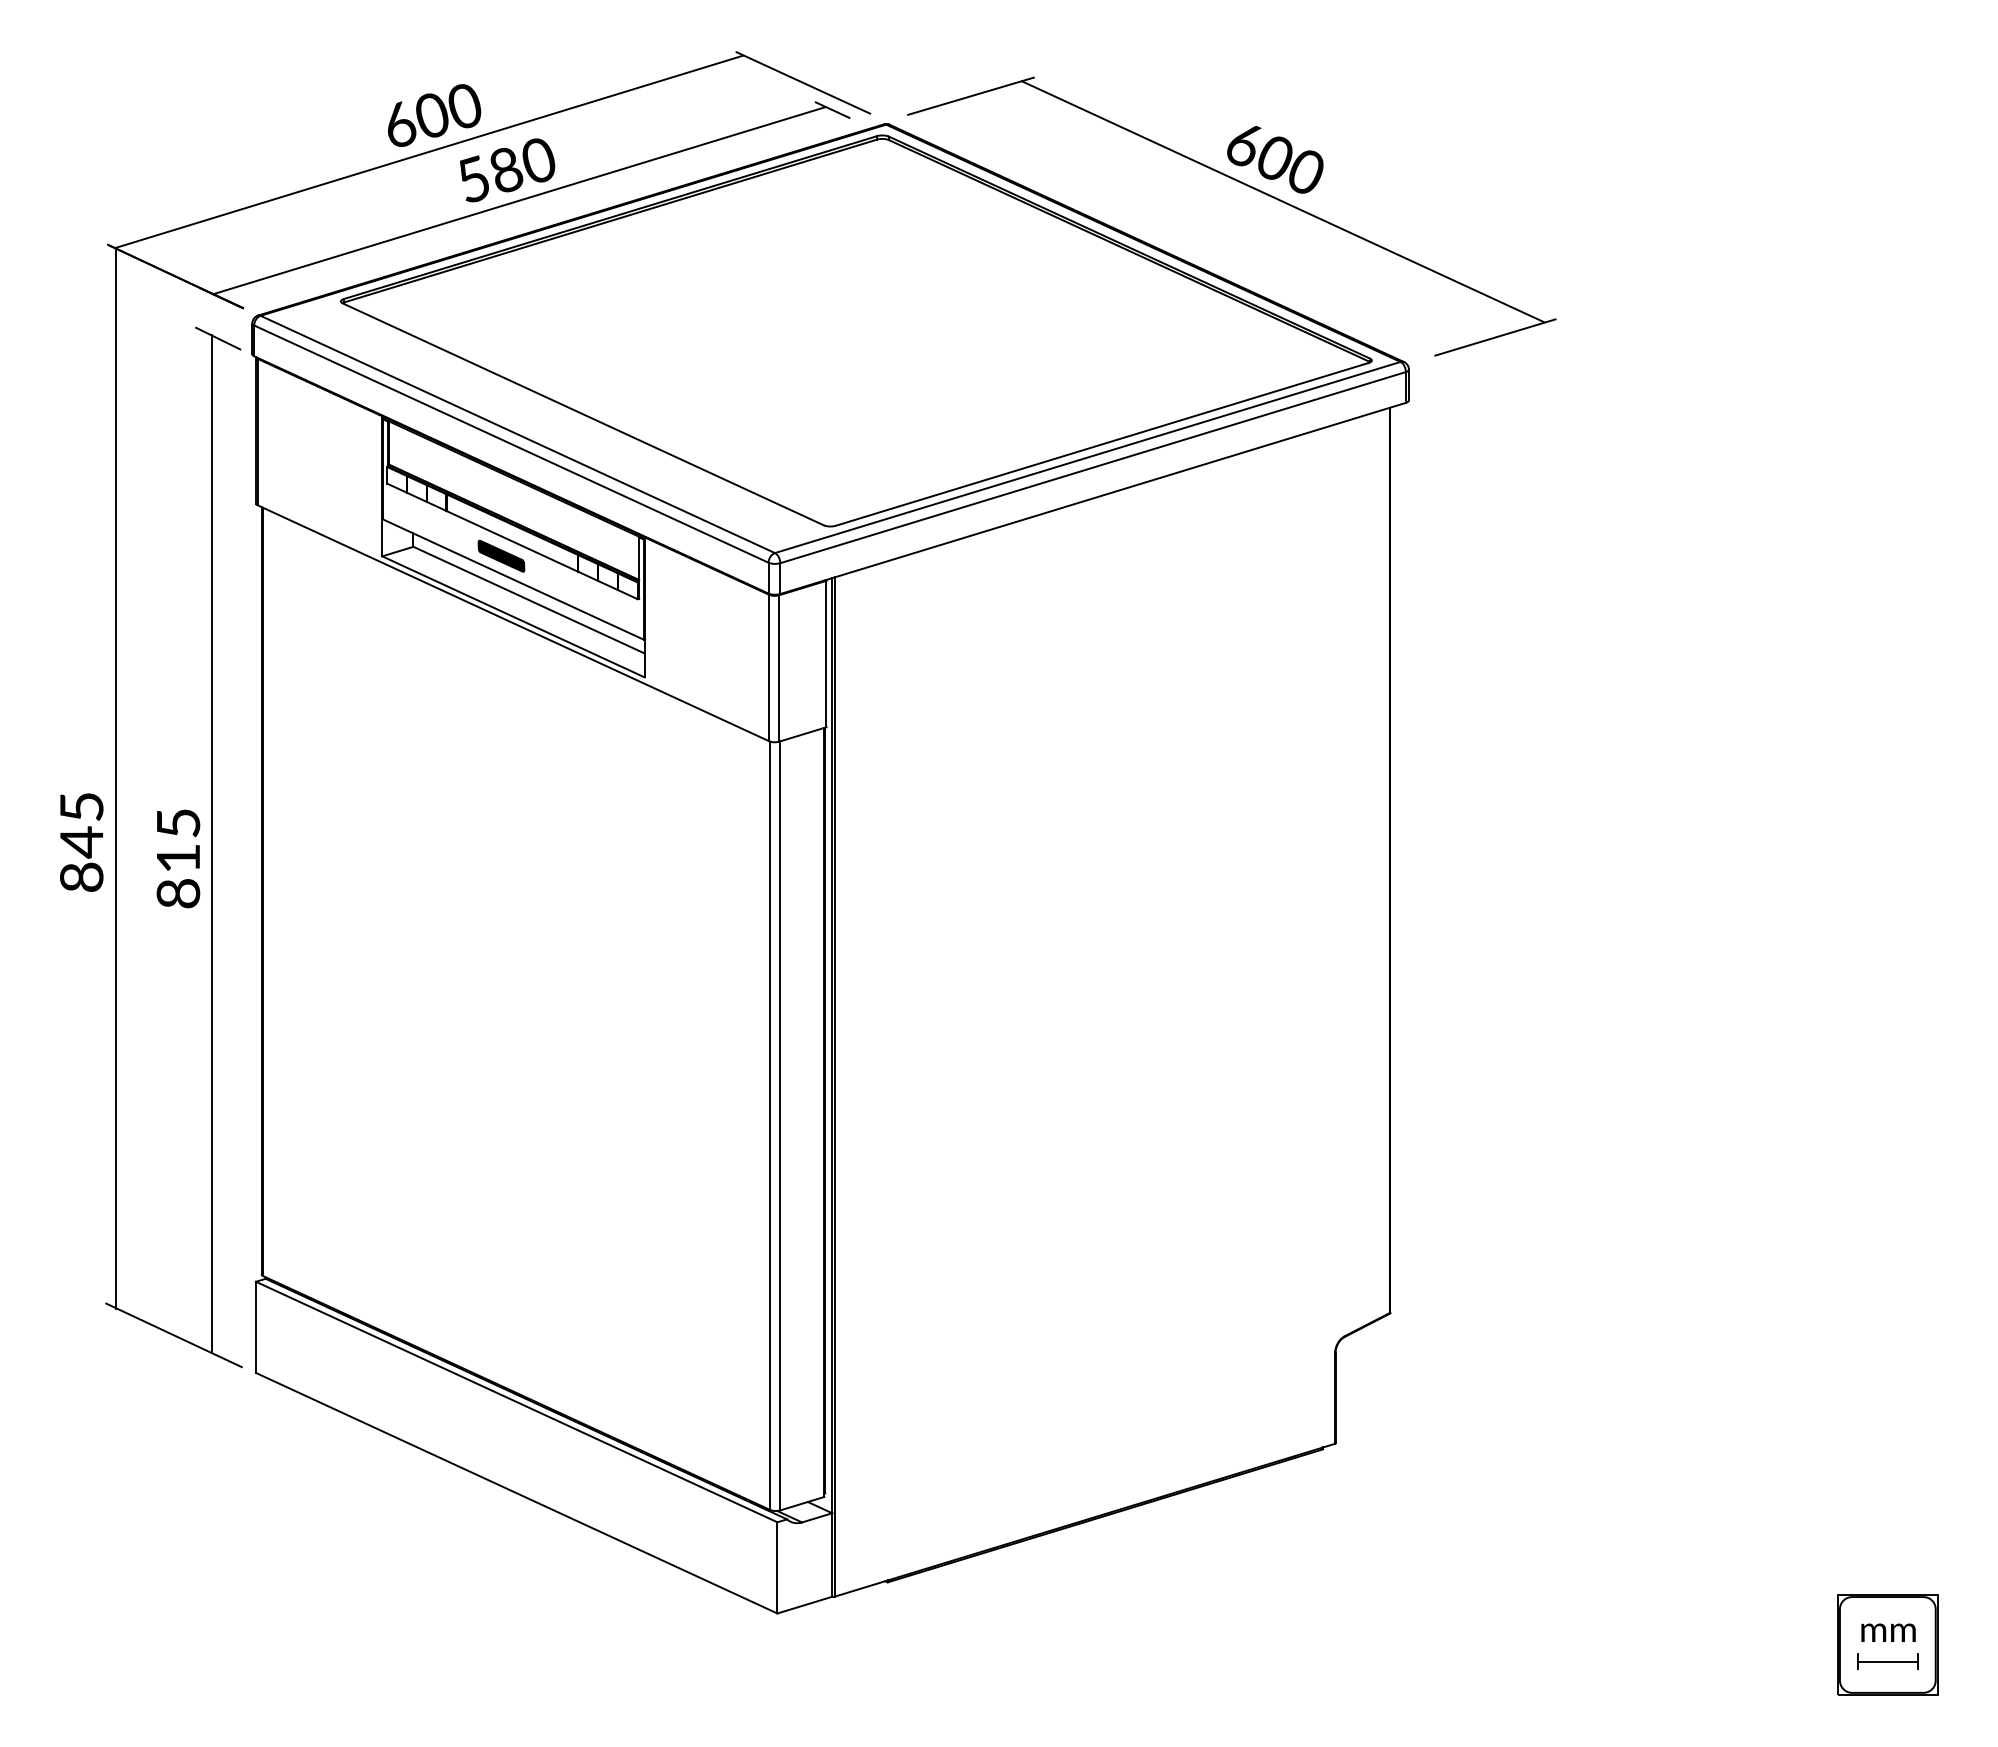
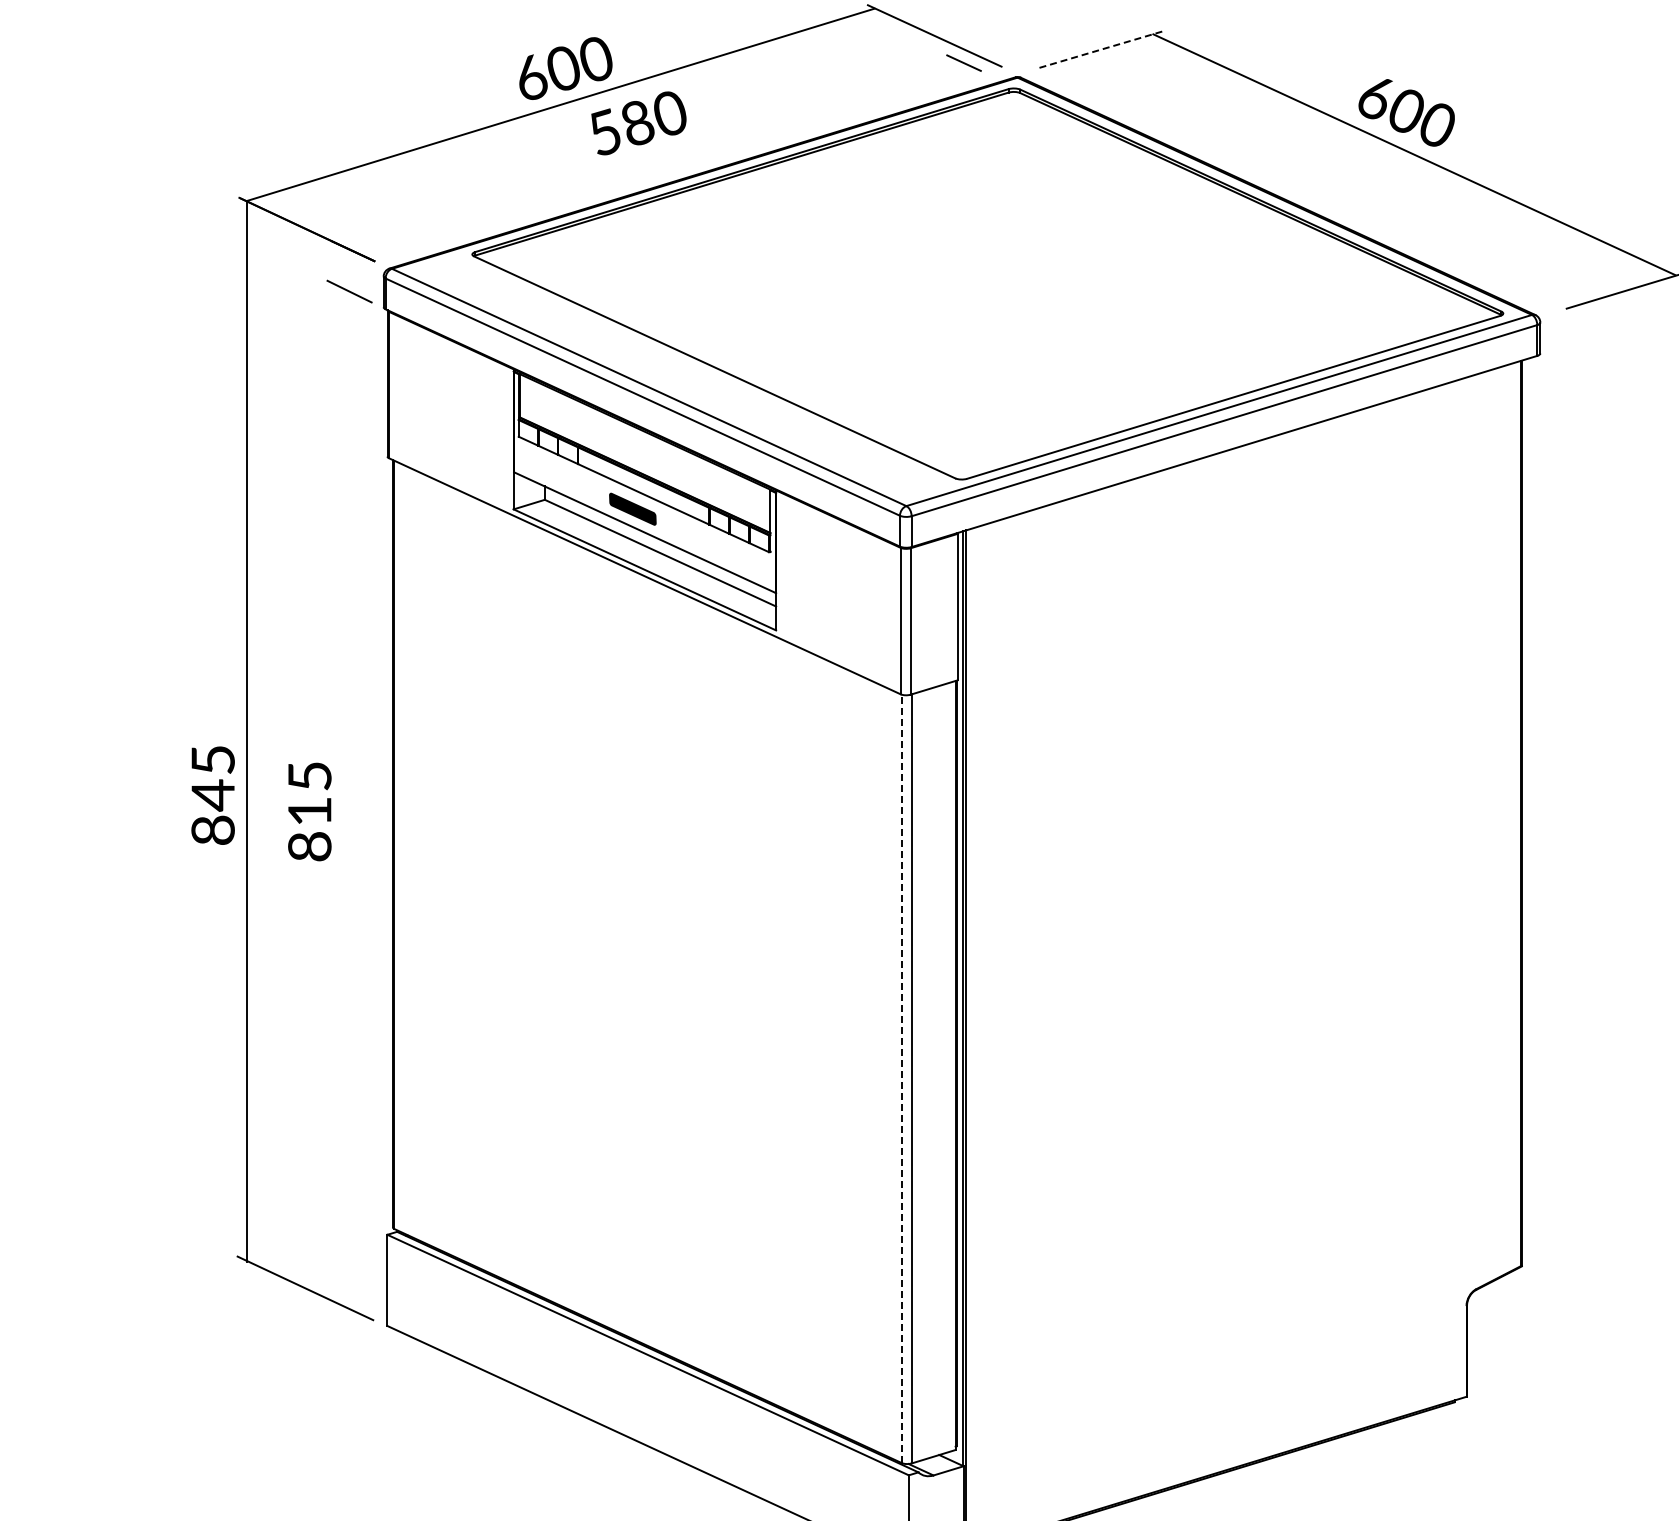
line: (970, 96) -> (1101, 49), solid -> dashed
line: (518, 200) -> (649, 153), removed
line: (211, 843) -> (342, 796), removed
line: (770, 1125) -> (901, 1078), solid -> dashed

